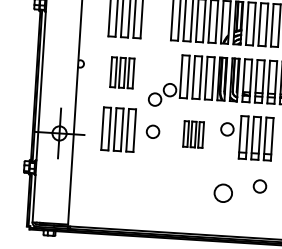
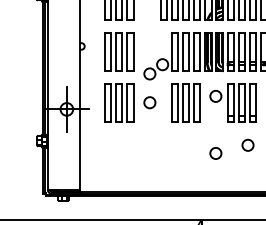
part: (122, 72) -> (119, 51), size x1.43
part: (192, 134) -> (185, 102), size x1.67
circle: (222, 193) -> (215, 153), size x0.71

